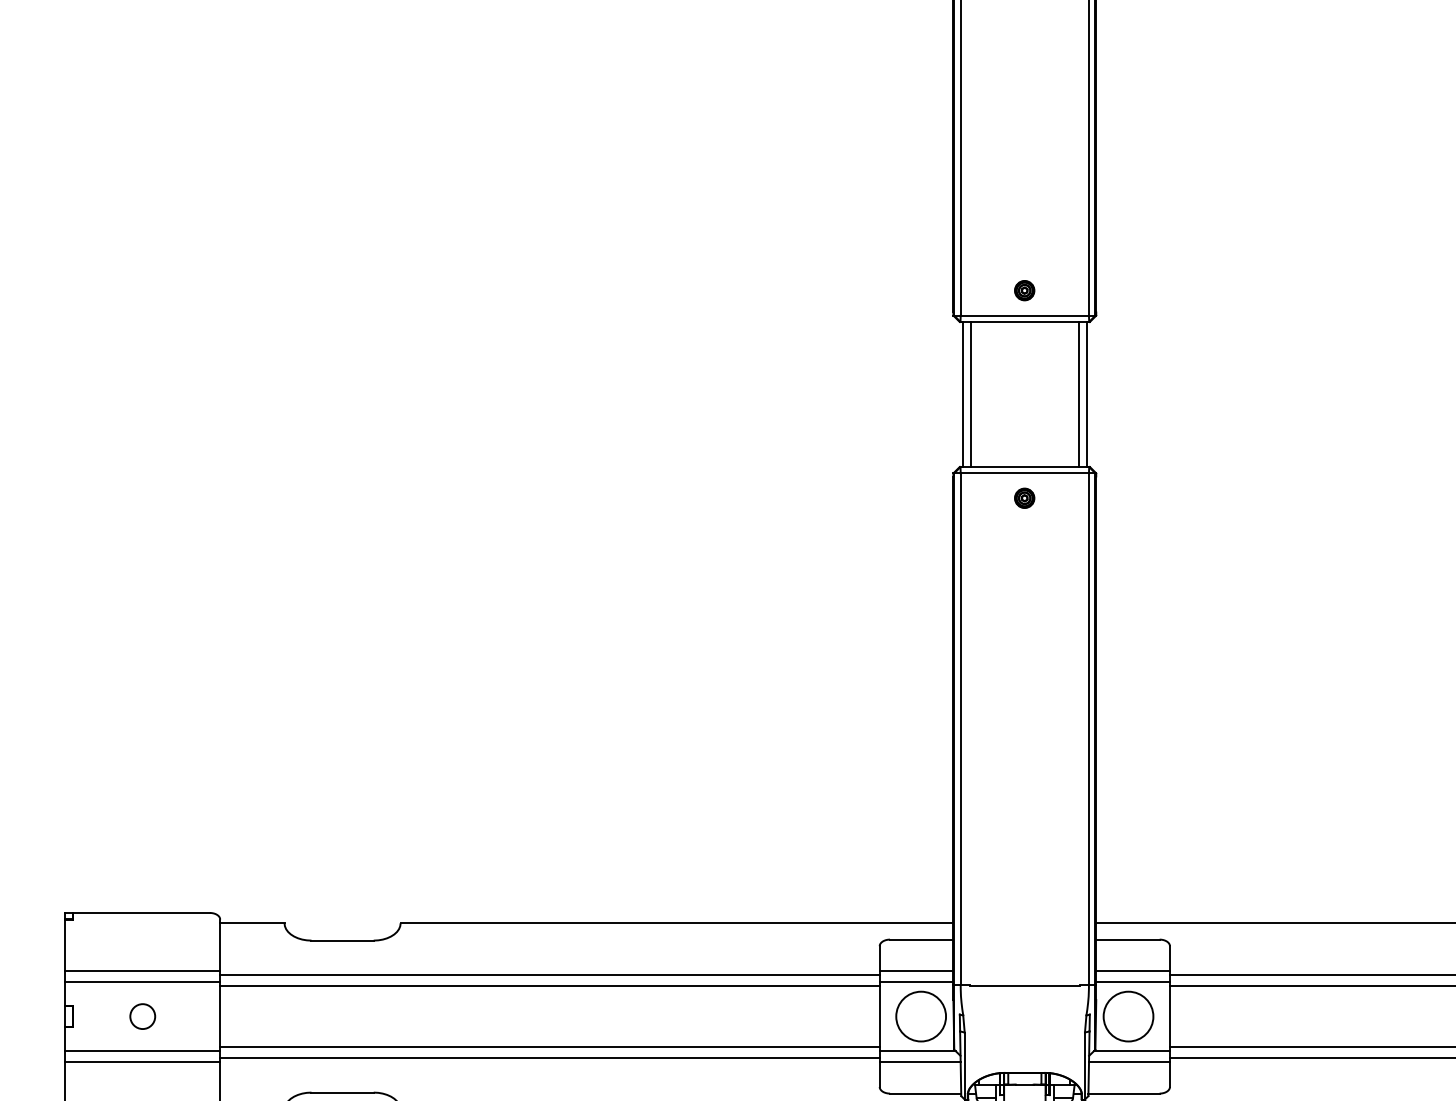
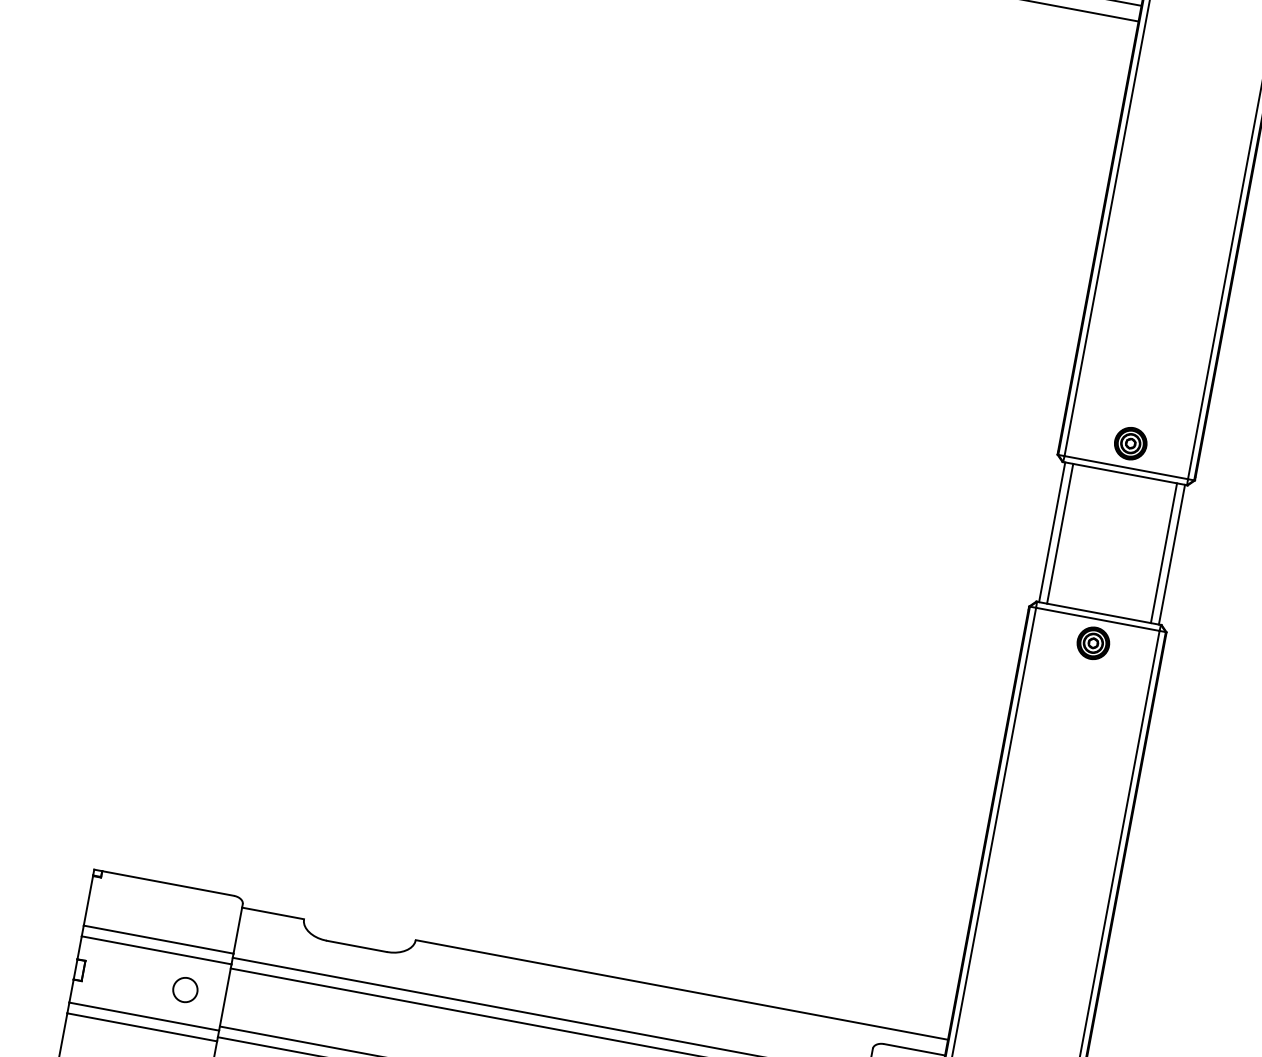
part: (1024, 290) -> (1130, 443), size x1.67
part: (1024, 498) -> (1093, 643), size x1.67
circle: (142, 1016) -> (185, 989), moved

